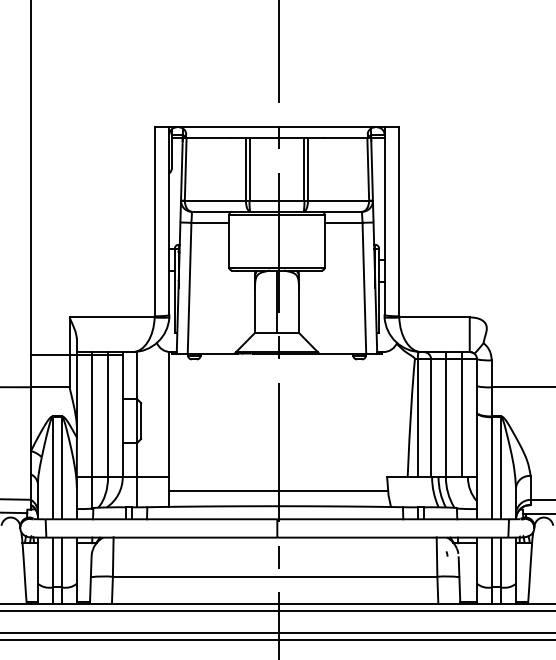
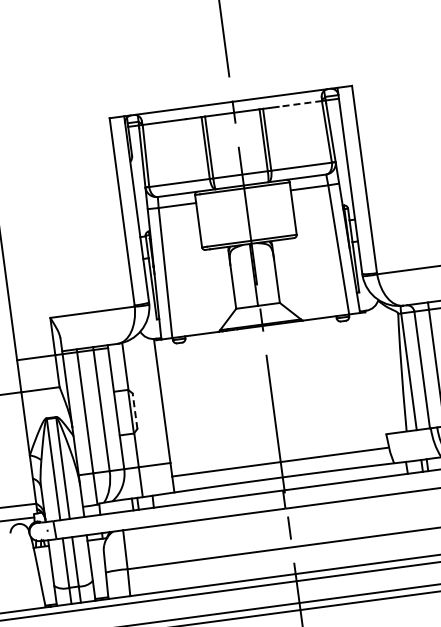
line: (345, 138) -> (300, 104), solid -> dashed
line: (141, 421) -> (135, 411), solid -> dashed

